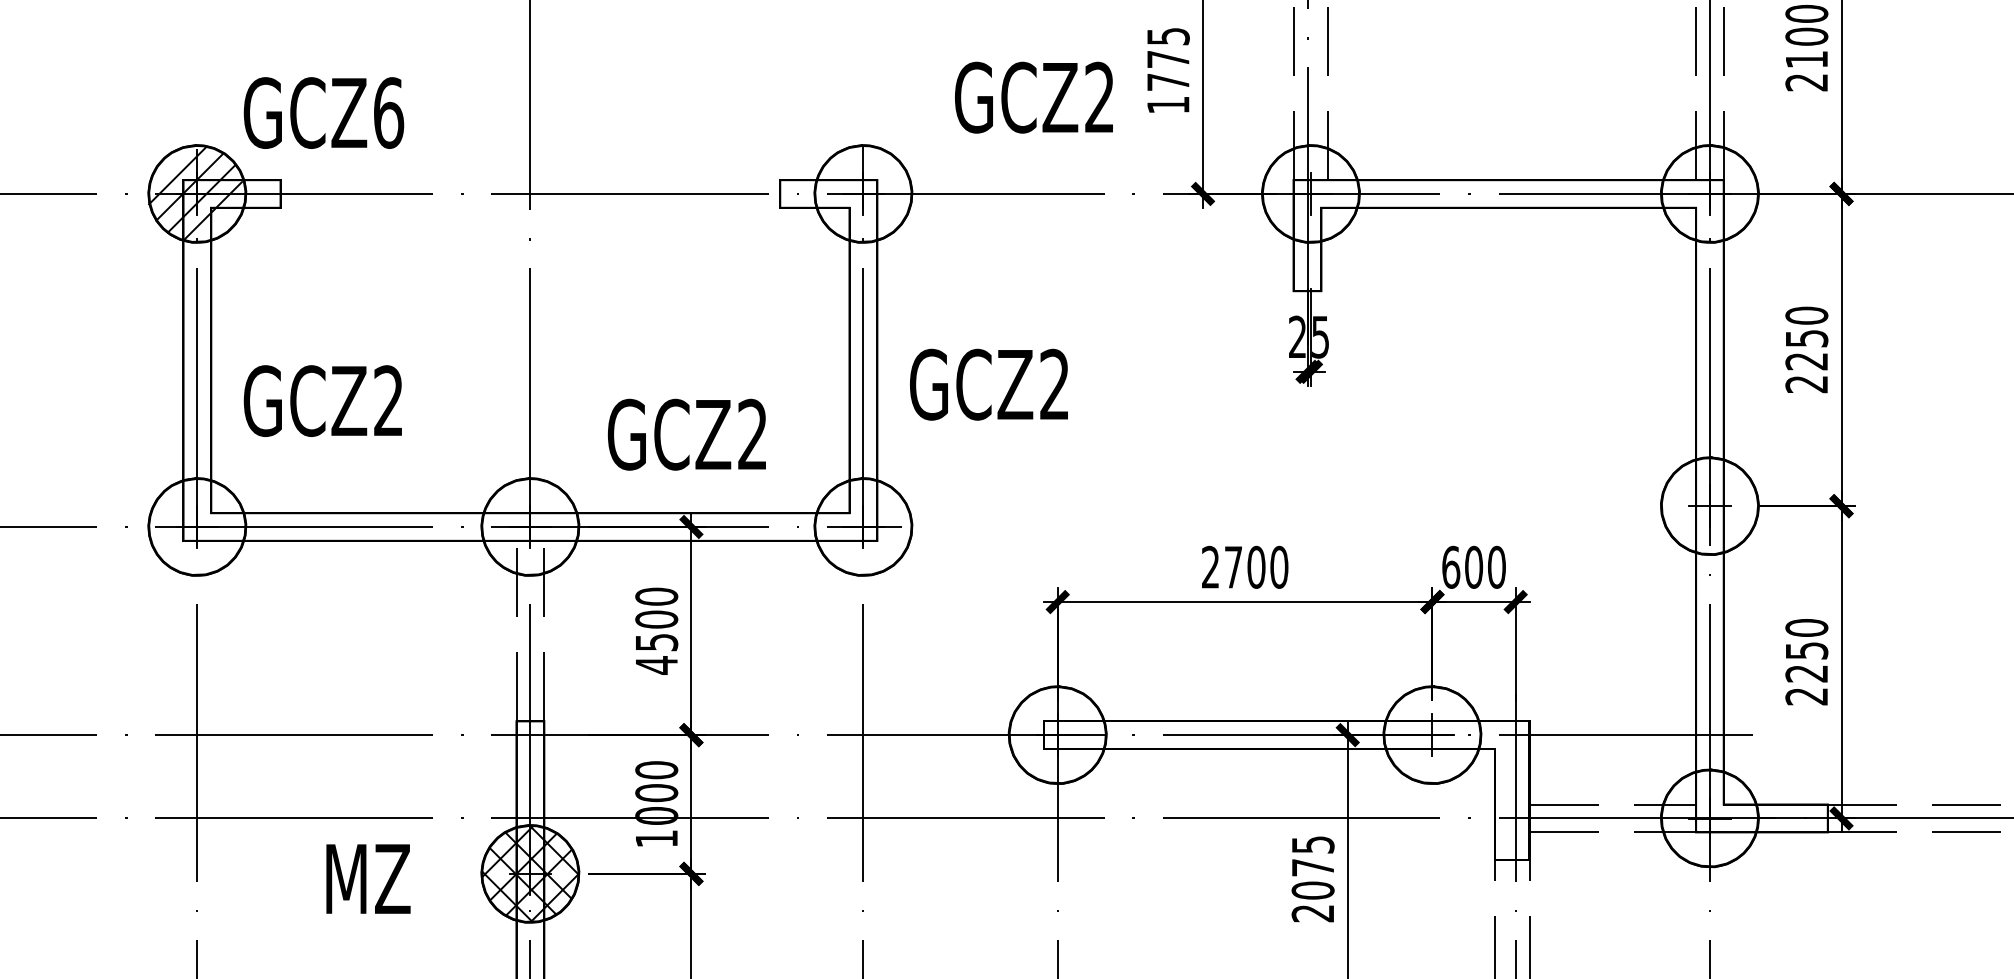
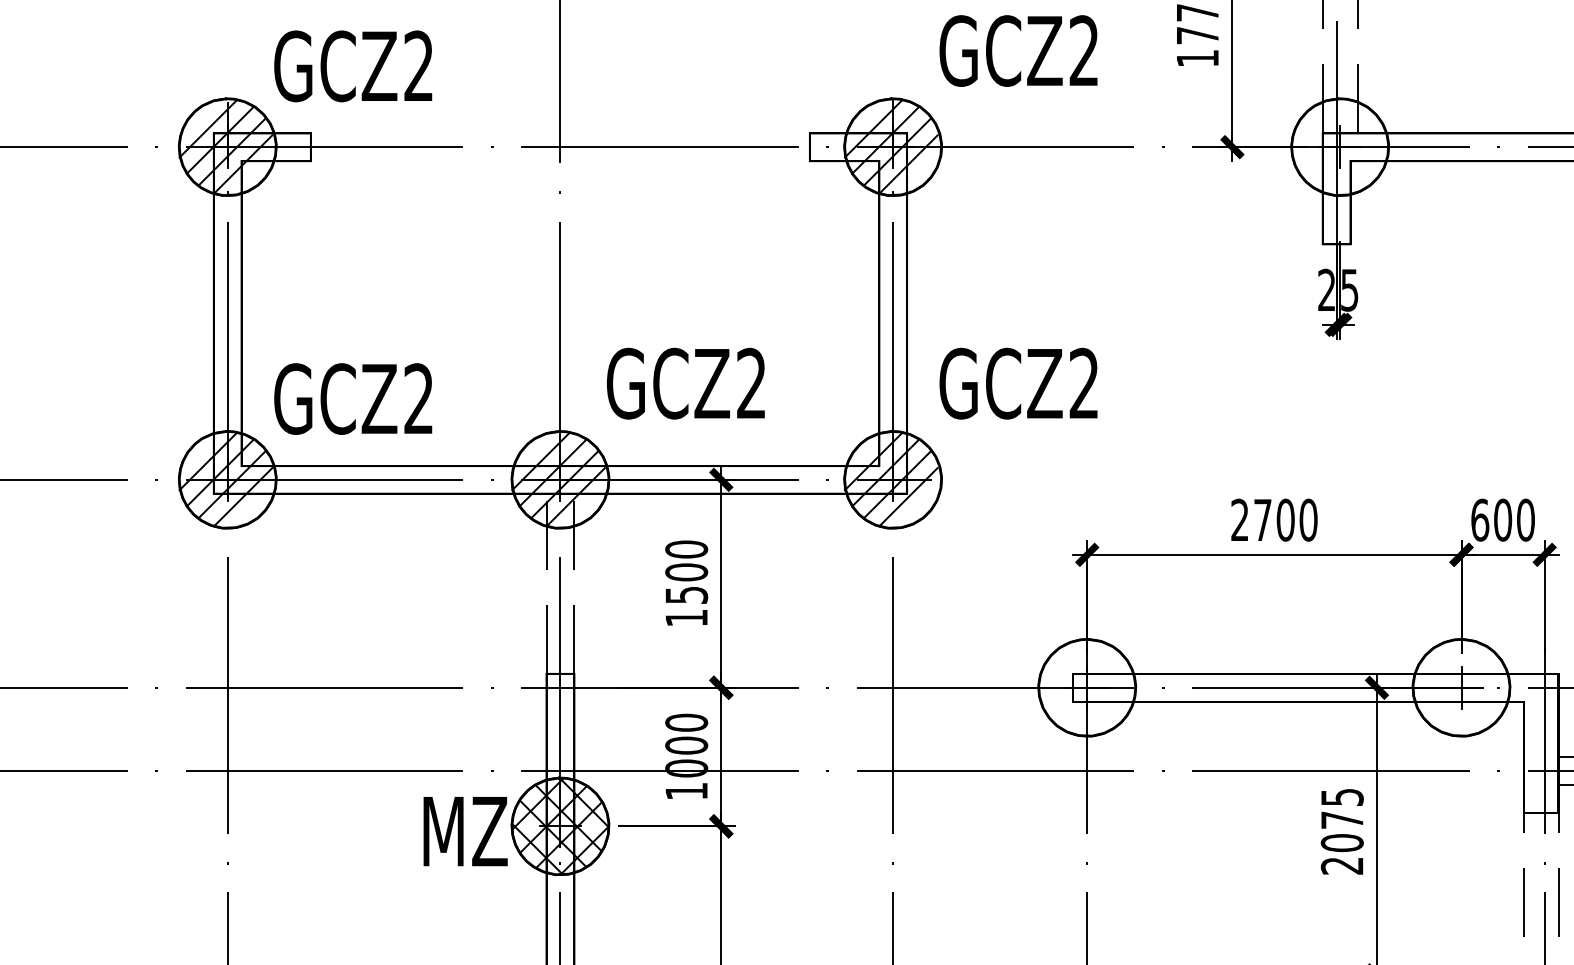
text: (1033, 97) -> (1018, 50), moved
text: (389, 112) -> (419, 65), GCZ6 -> GCZ2
hatch: (861, 193) -> (891, 146), added
text: (988, 384) -> (1018, 383), moved
text: (322, 400) -> (352, 398), moved
text: (686, 434) -> (685, 383), moved
hatch: (195, 526) -> (225, 479), added
hatch: (528, 526) -> (558, 479), added
hatch: (861, 526) -> (891, 479), added
text: (656, 665) -> (686, 618), 4500 -> 1500
text: (368, 878) -> (465, 830), moved

